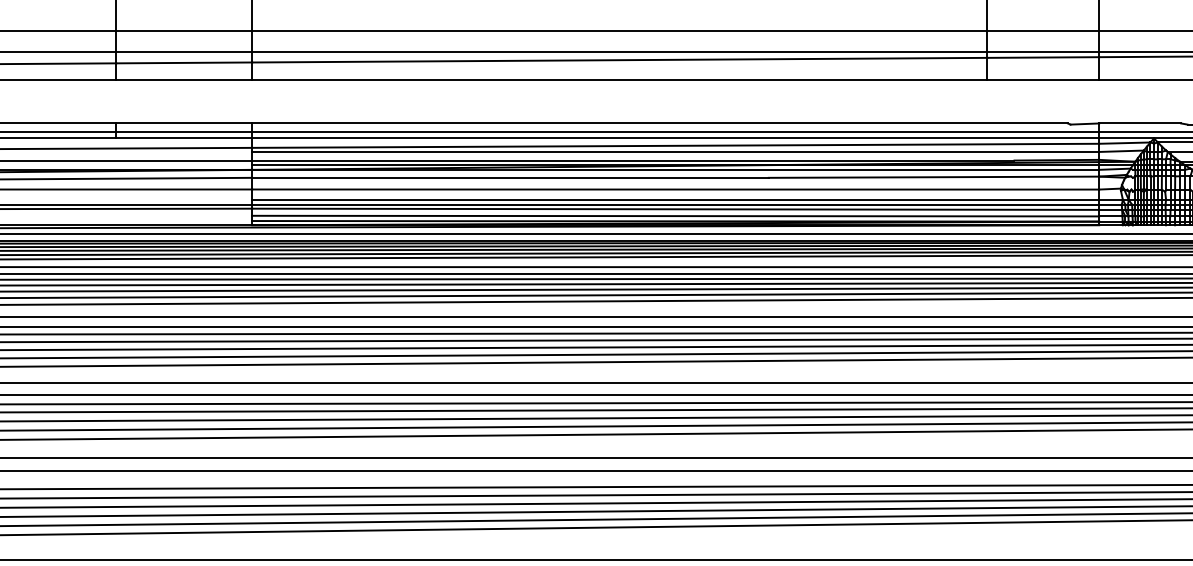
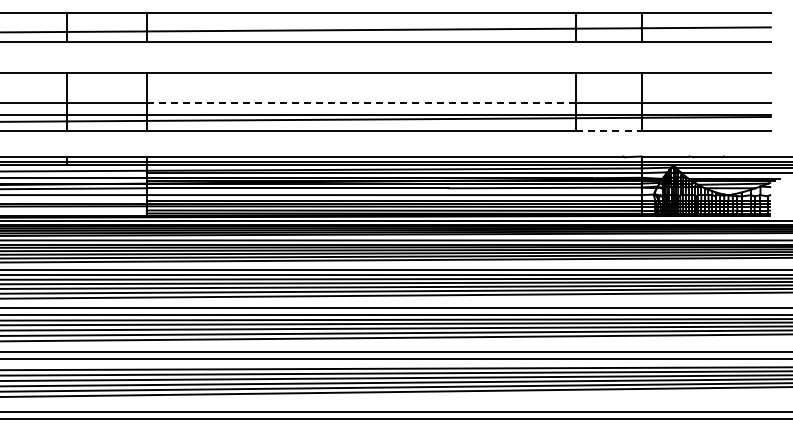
line: (619, 30) -> (361, 102), solid -> dashed
line: (1042, 78) -> (608, 130), solid -> dashed

